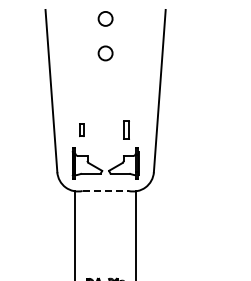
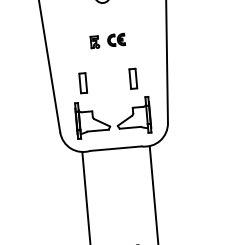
part: (106, 94) -> (107, 40), added
part: (81, 129) -> (83, 82), size x1.43
line: (106, 191) -> (116, 149), dashed -> solid

